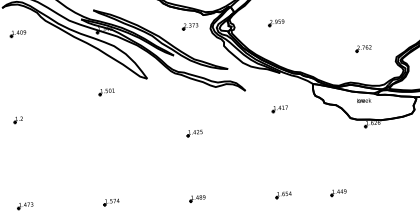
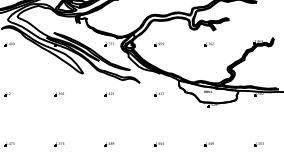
part: (362, 48) -> (208, 44), moved
part: (104, 92) -> (58, 94), moved
part: (193, 133) -> (108, 94), moved
part: (337, 193) -> (208, 144), moved

